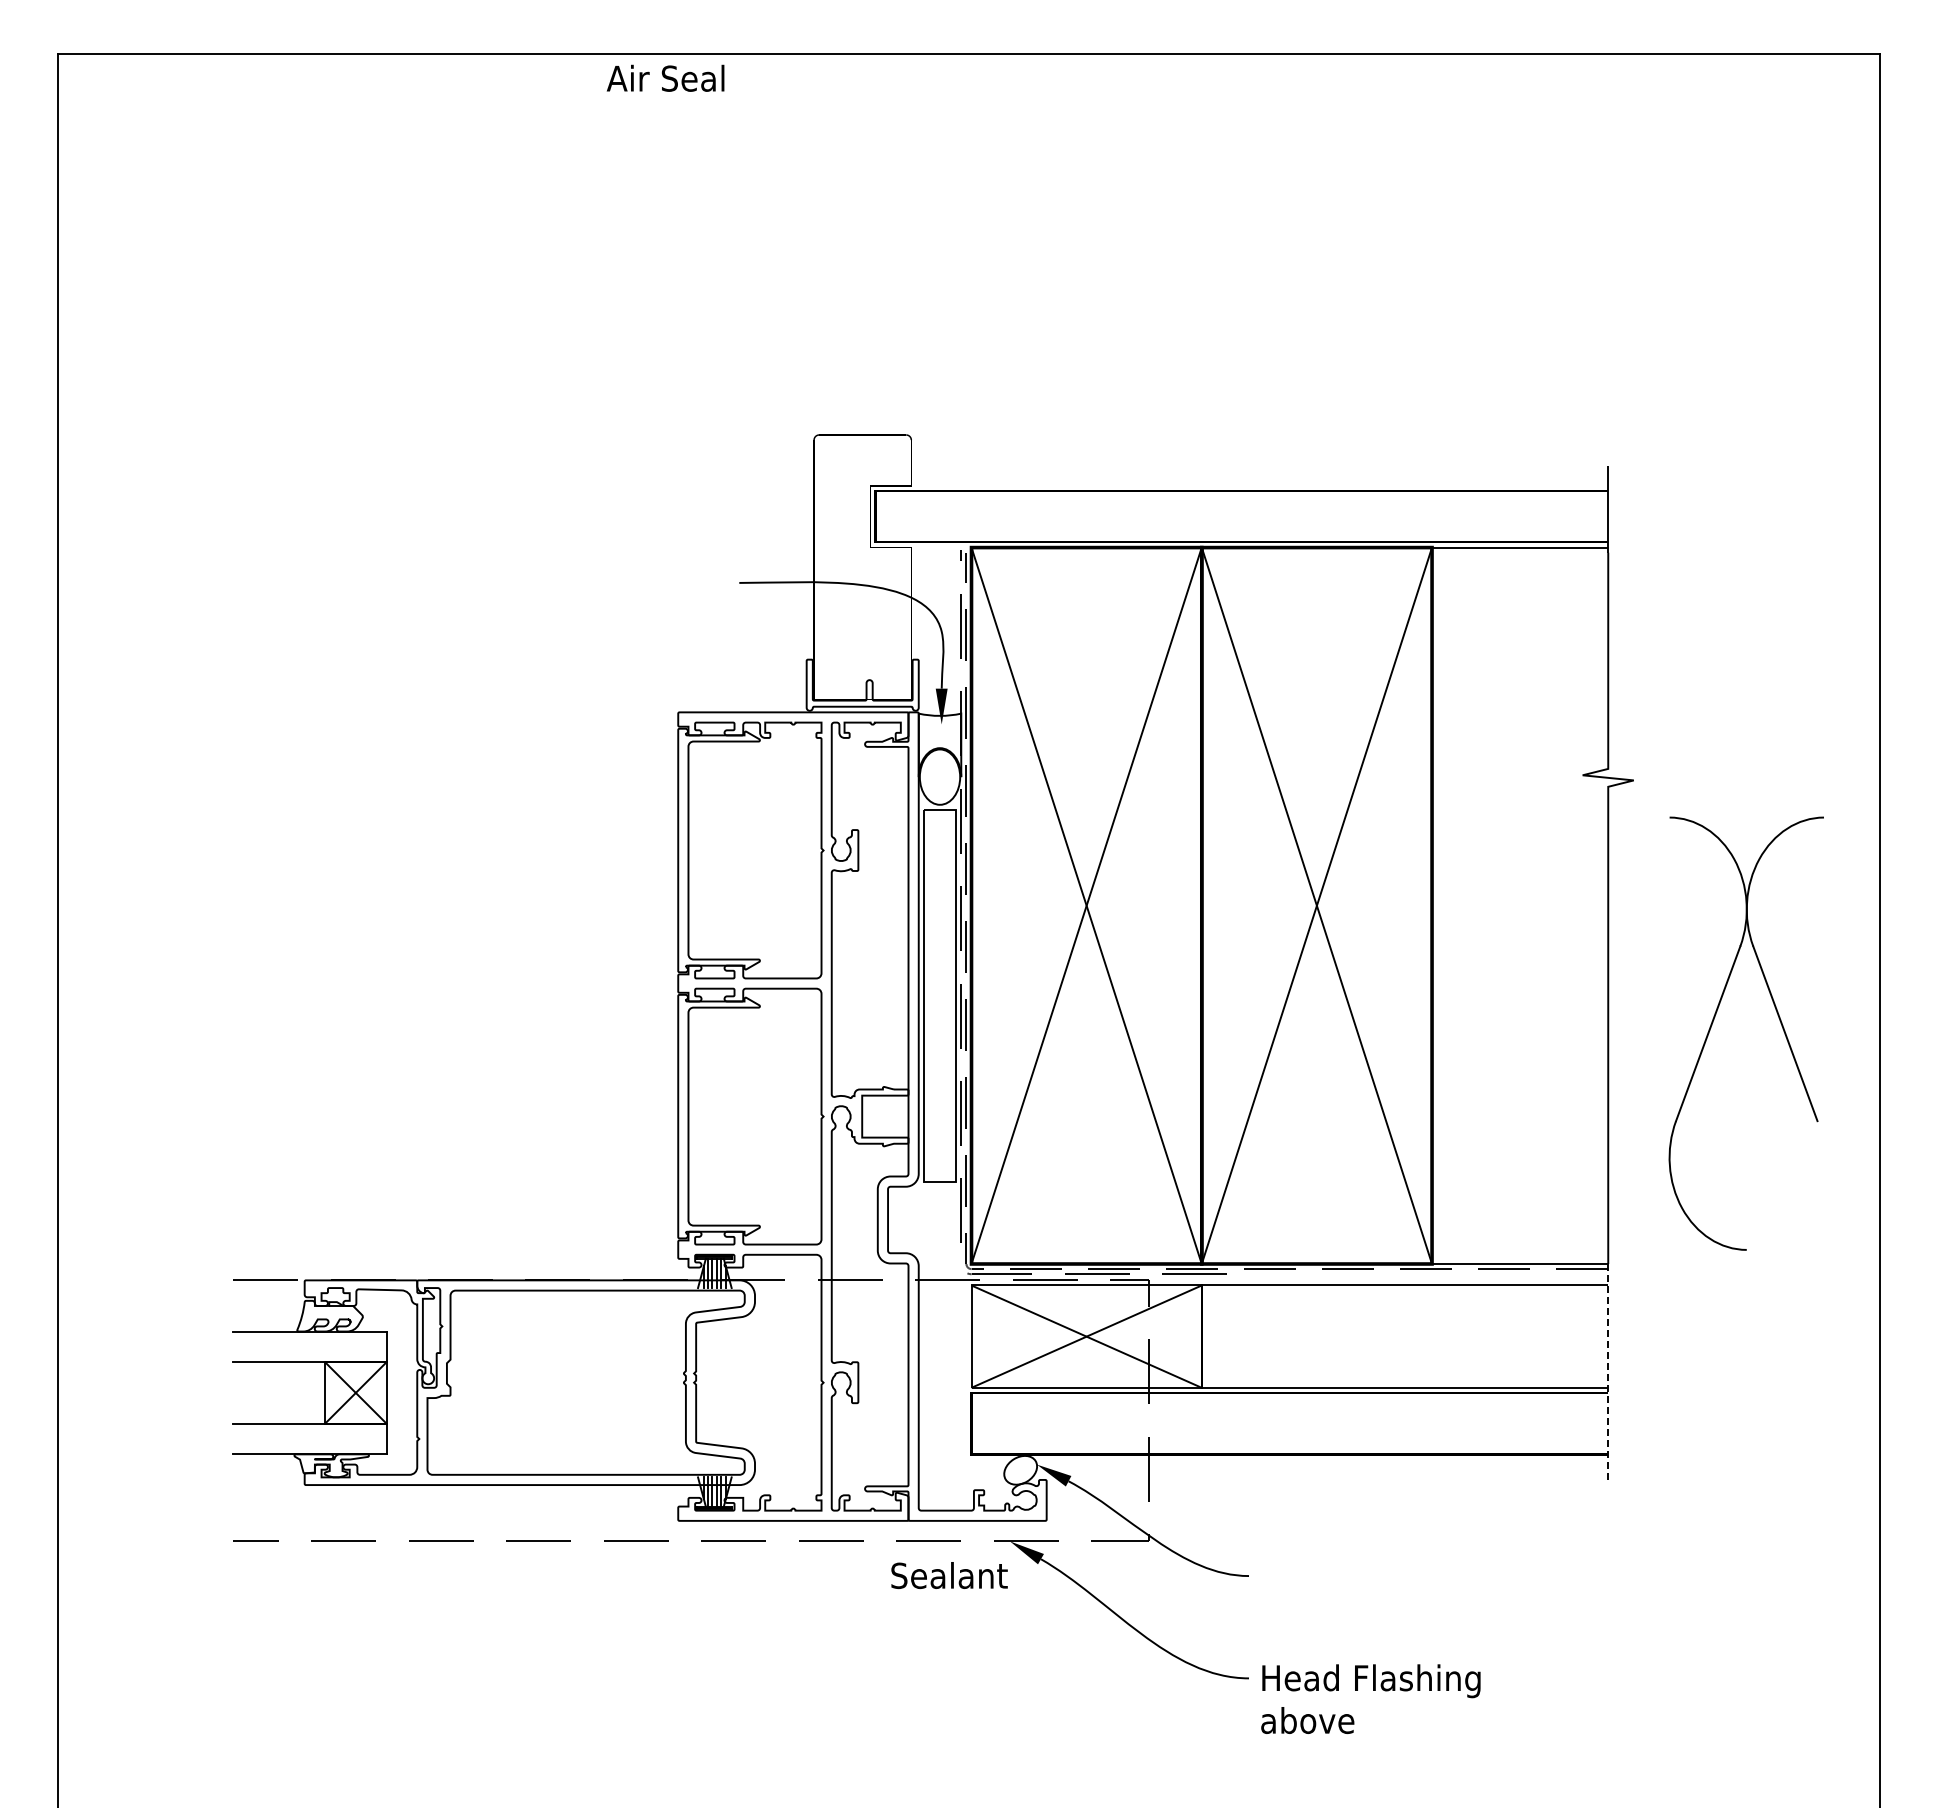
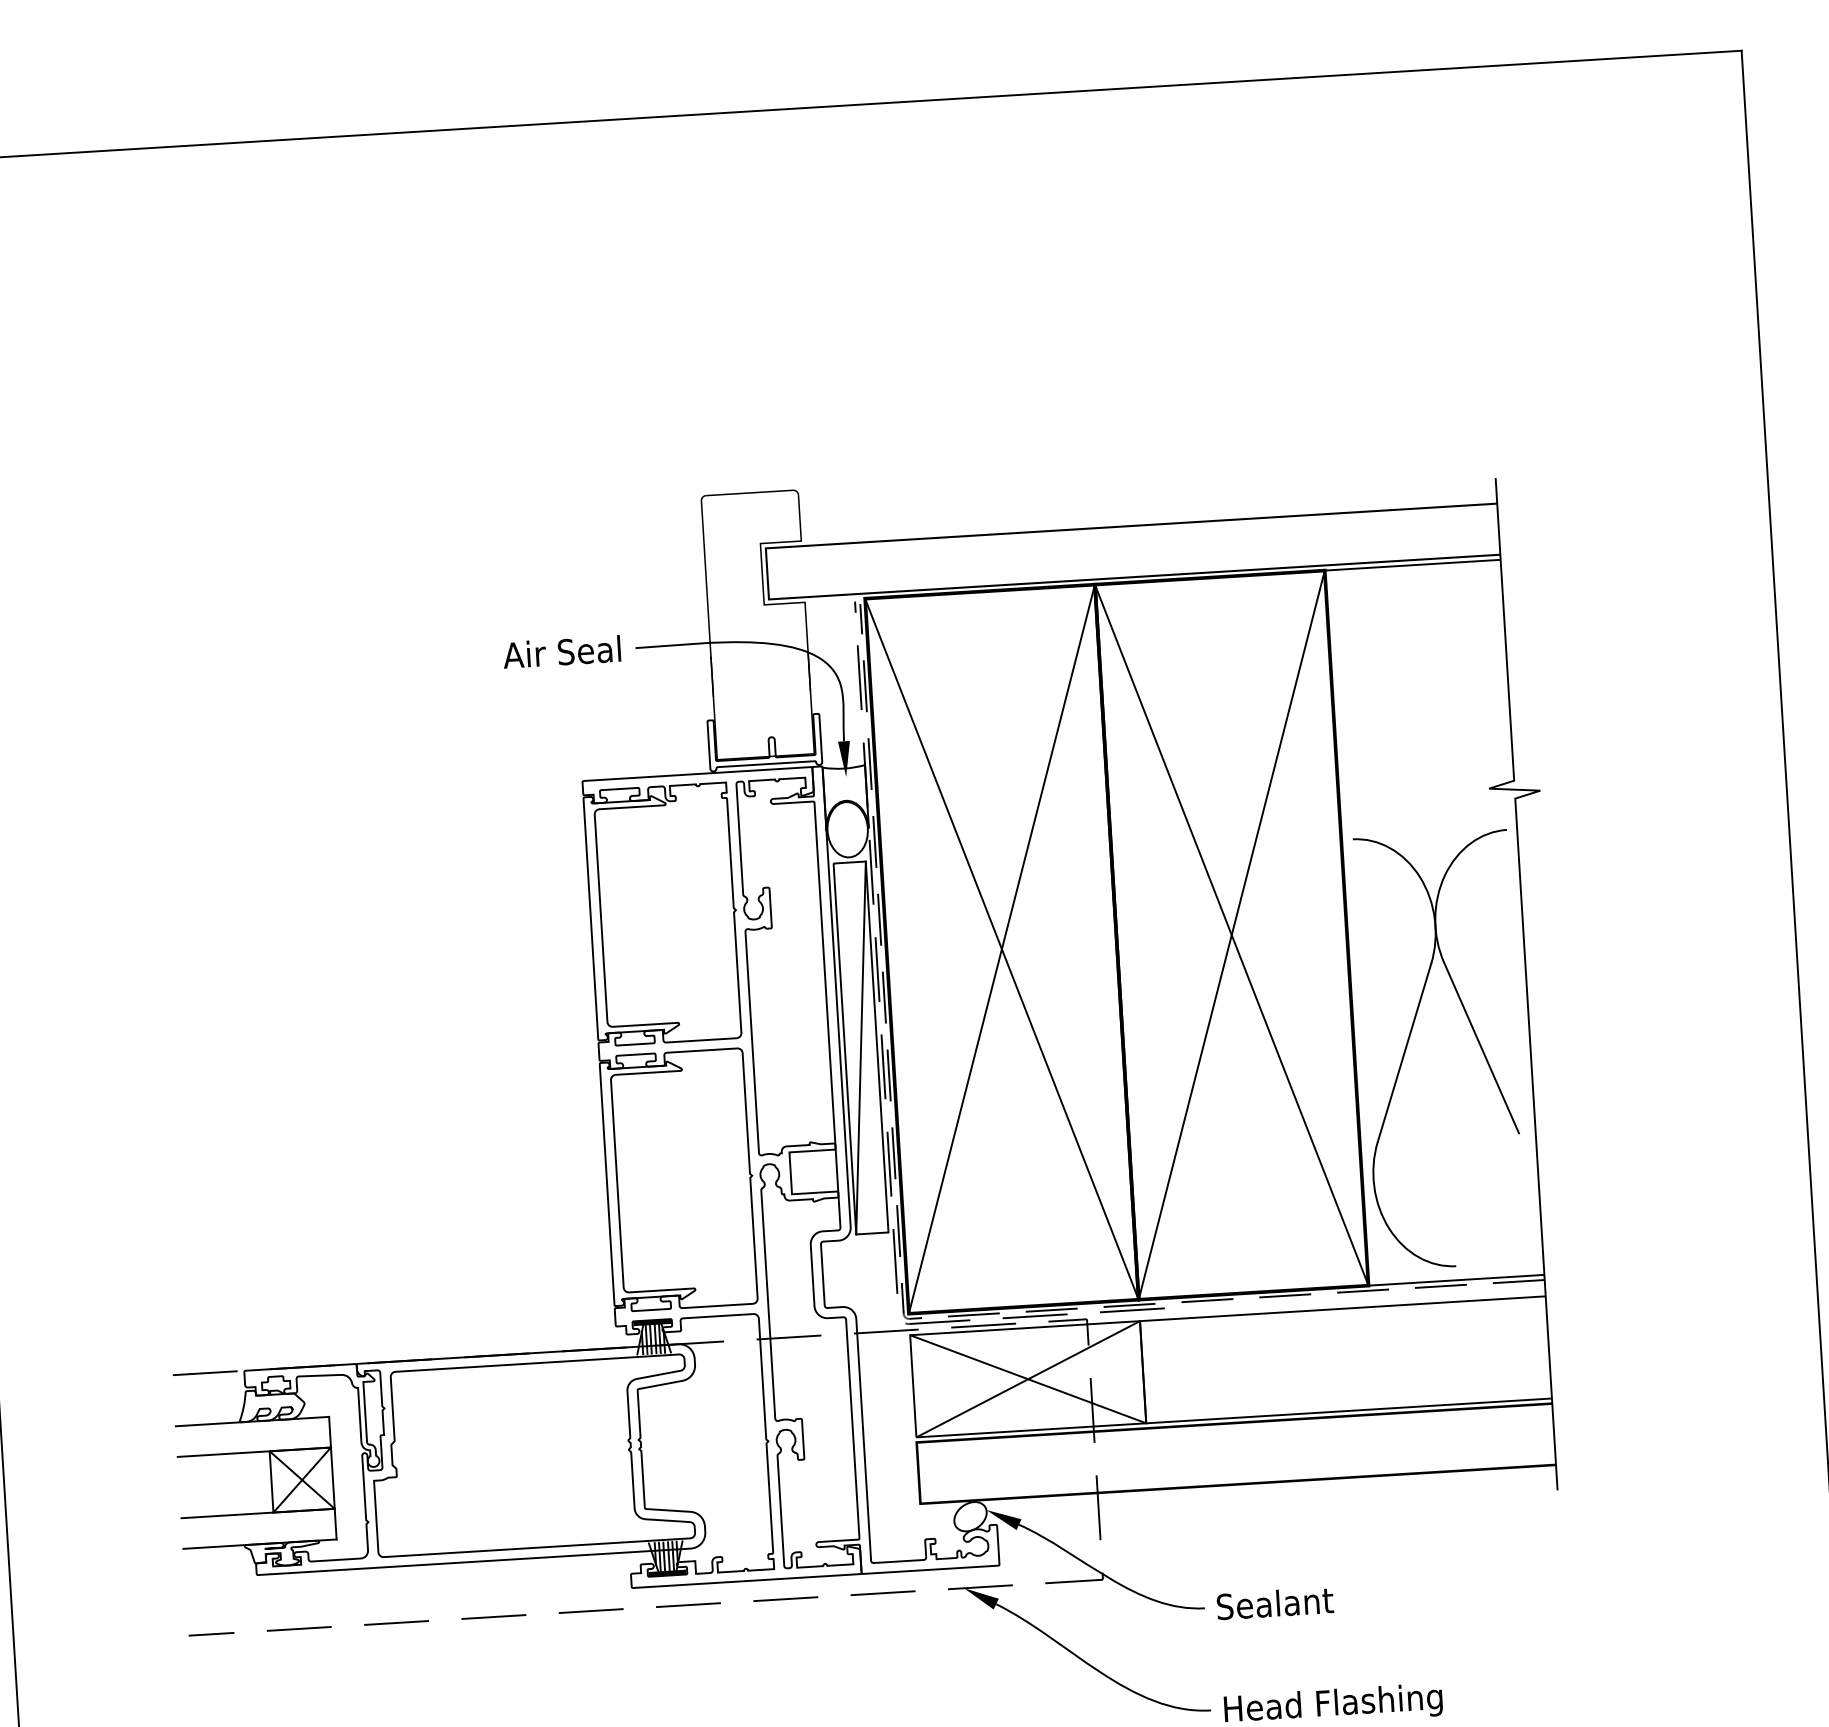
text: (665, 77) -> (561, 651), moved
line: (939, 995) -> (860, 1047), added
part: (1714, 1020) -> (1410, 1039), moved
line: (1608, 1371) -> (1551, 1382), dashed -> solid
text: (949, 1575) -> (1275, 1603), moved

